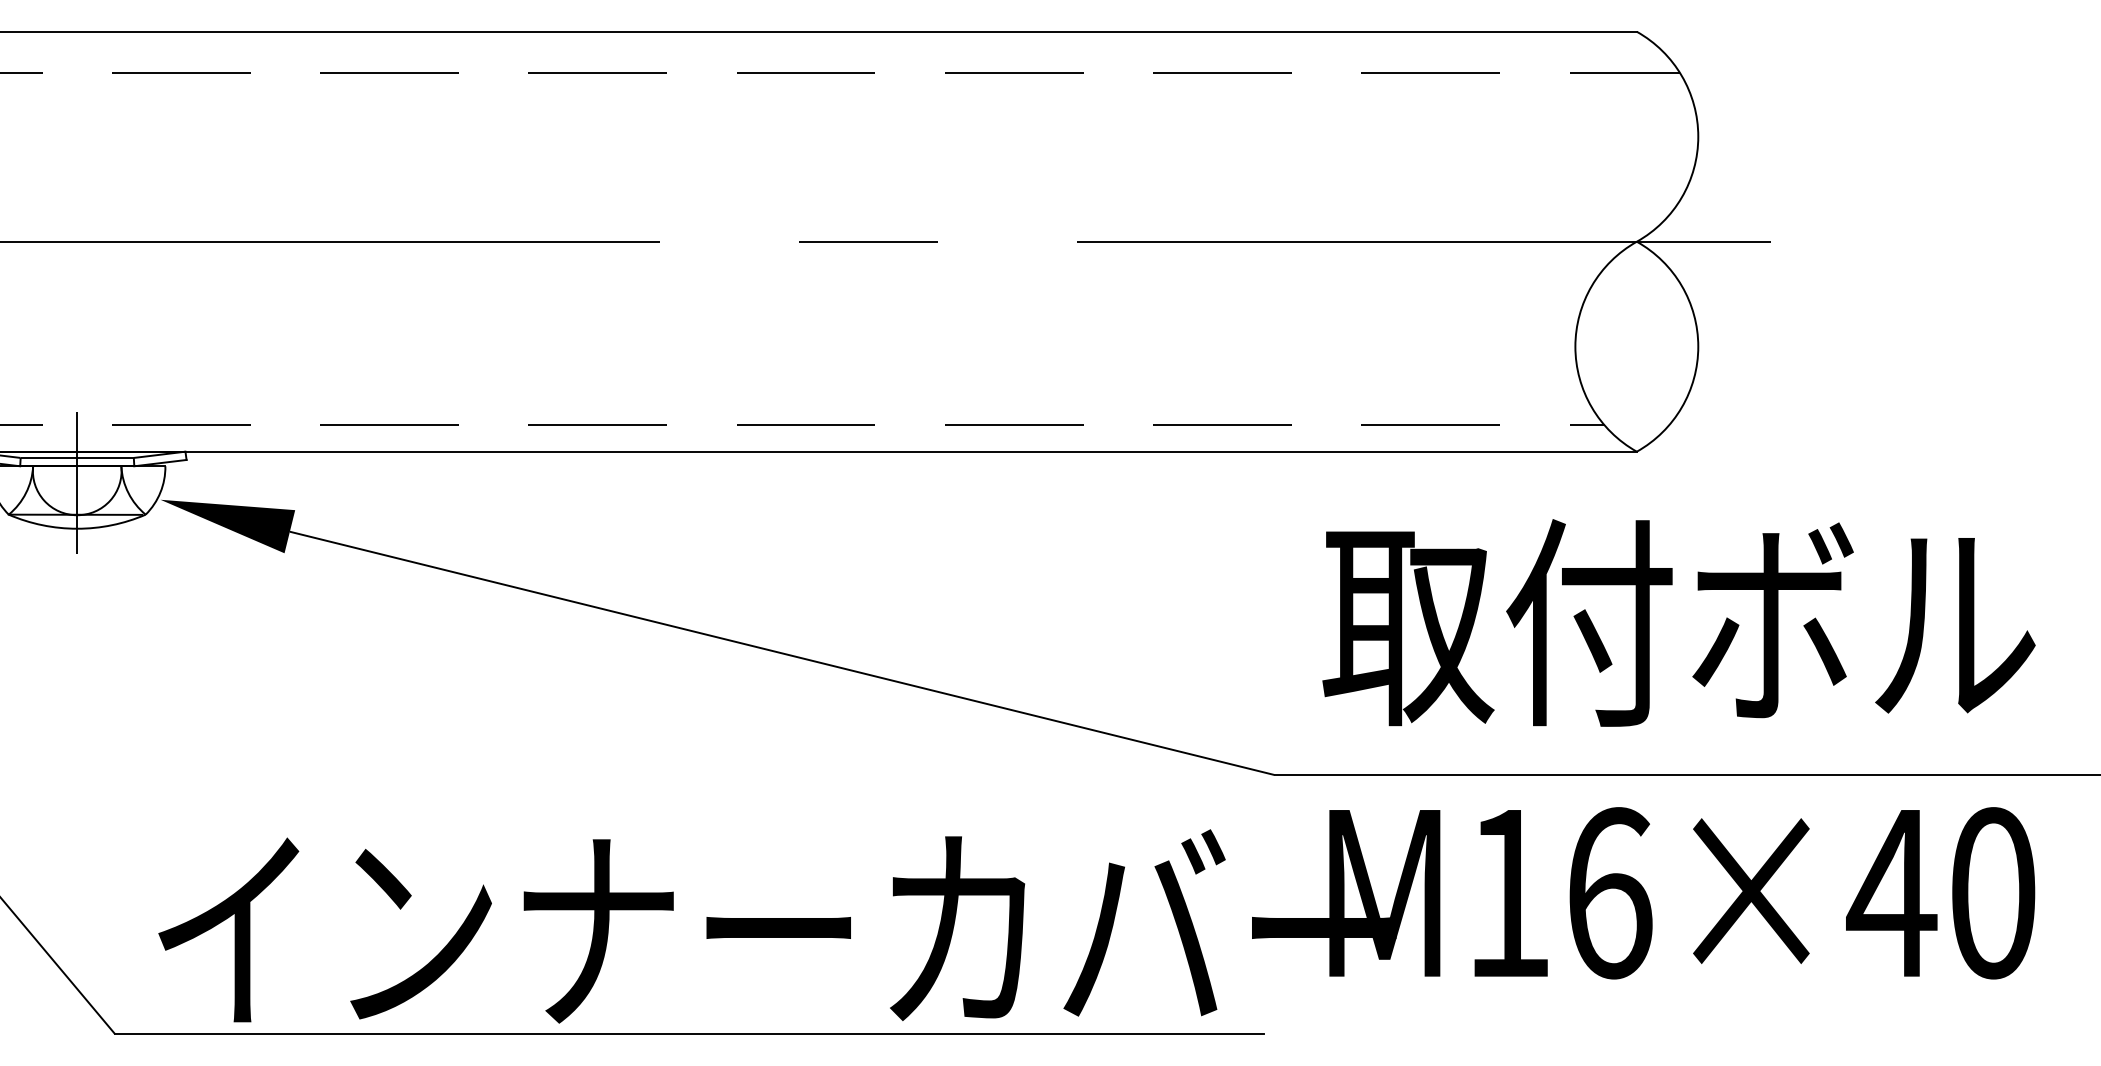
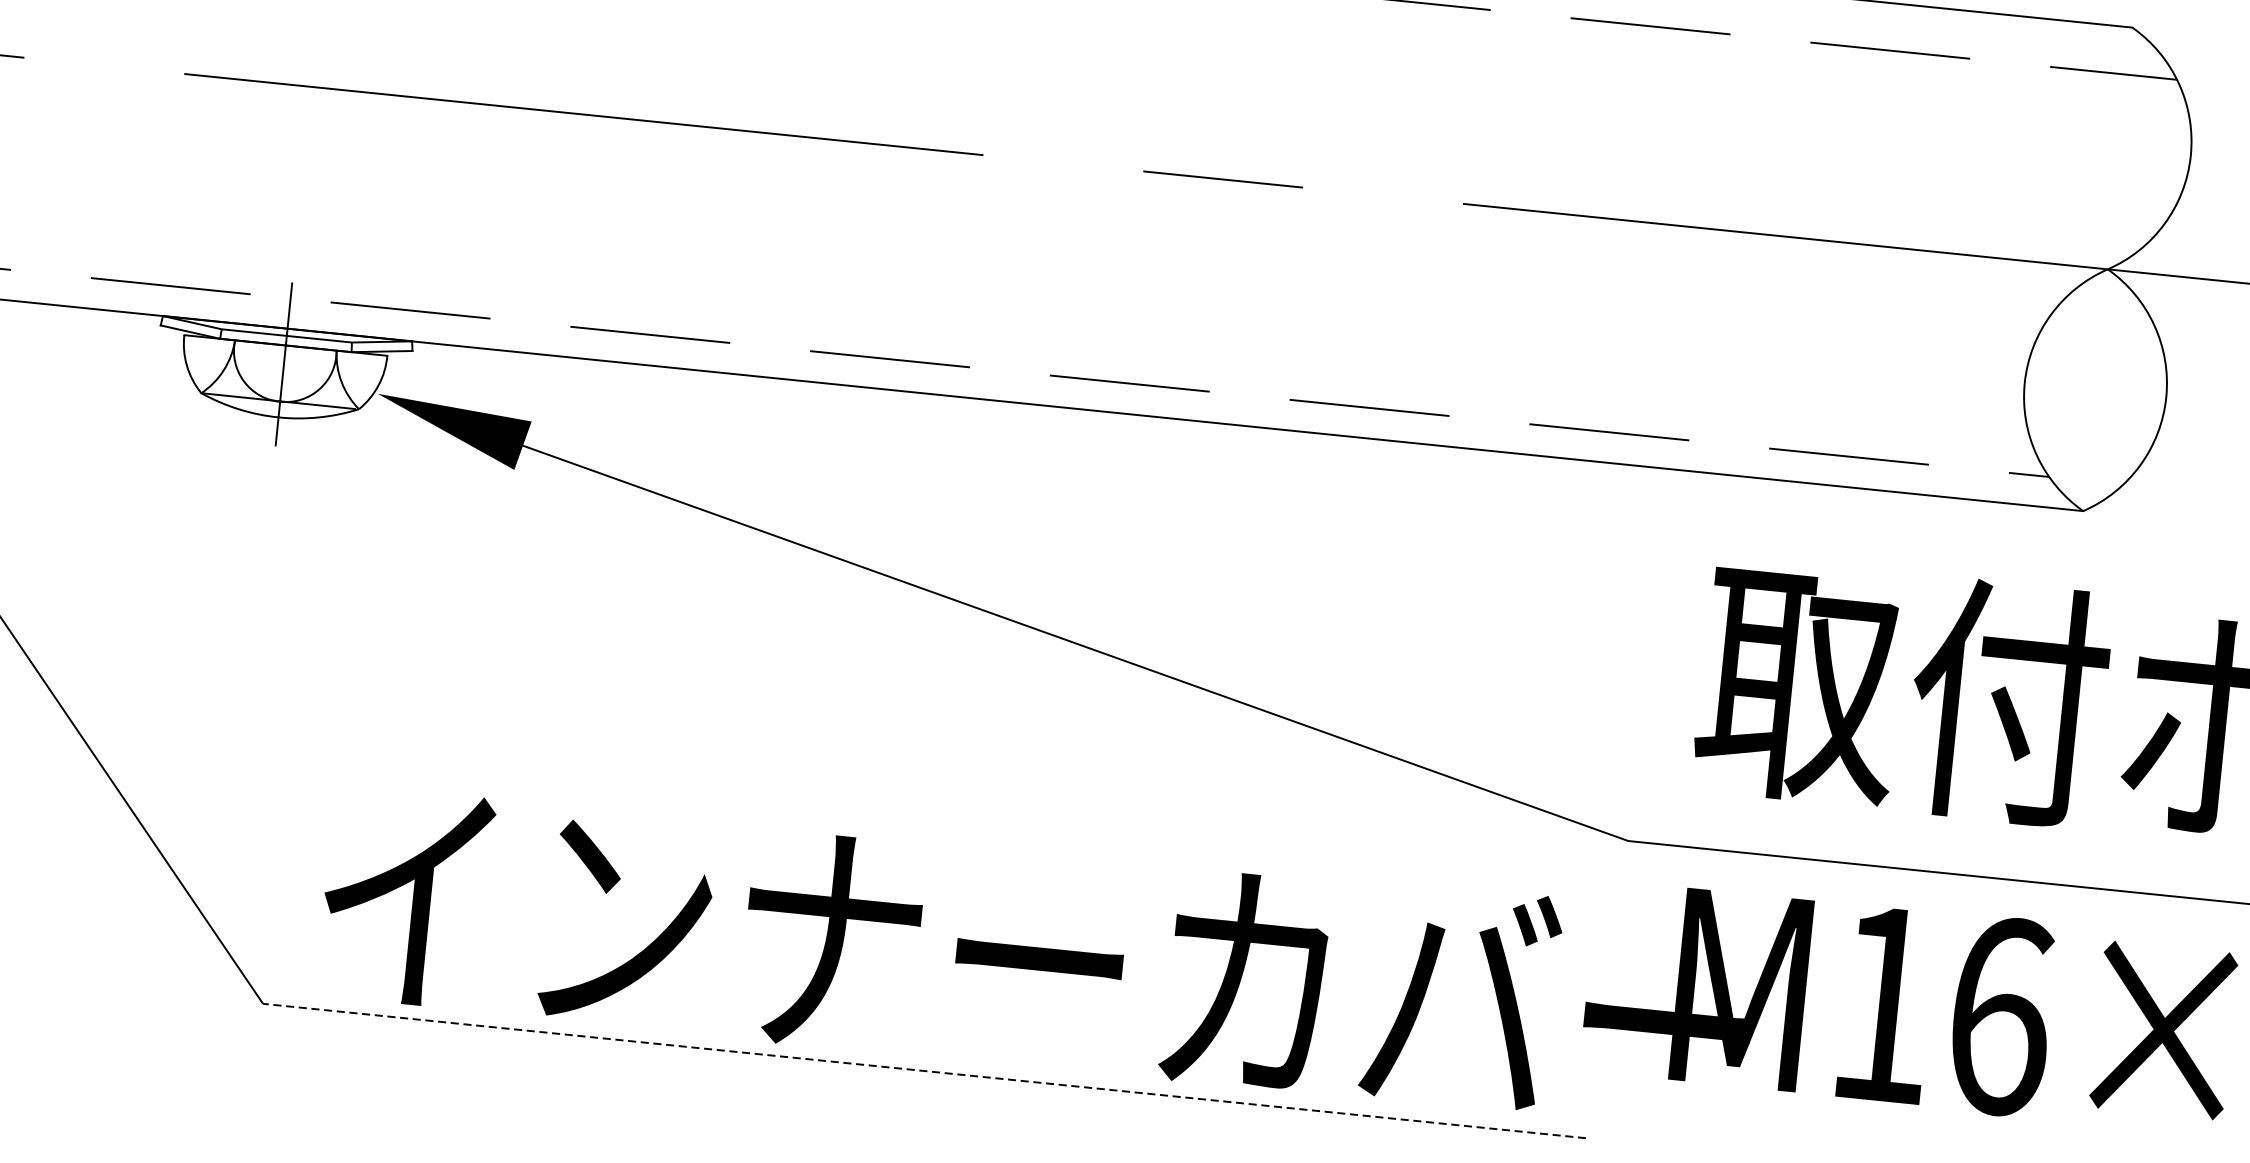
line: (689, 1034) -> (924, 1071), solid -> dashed

